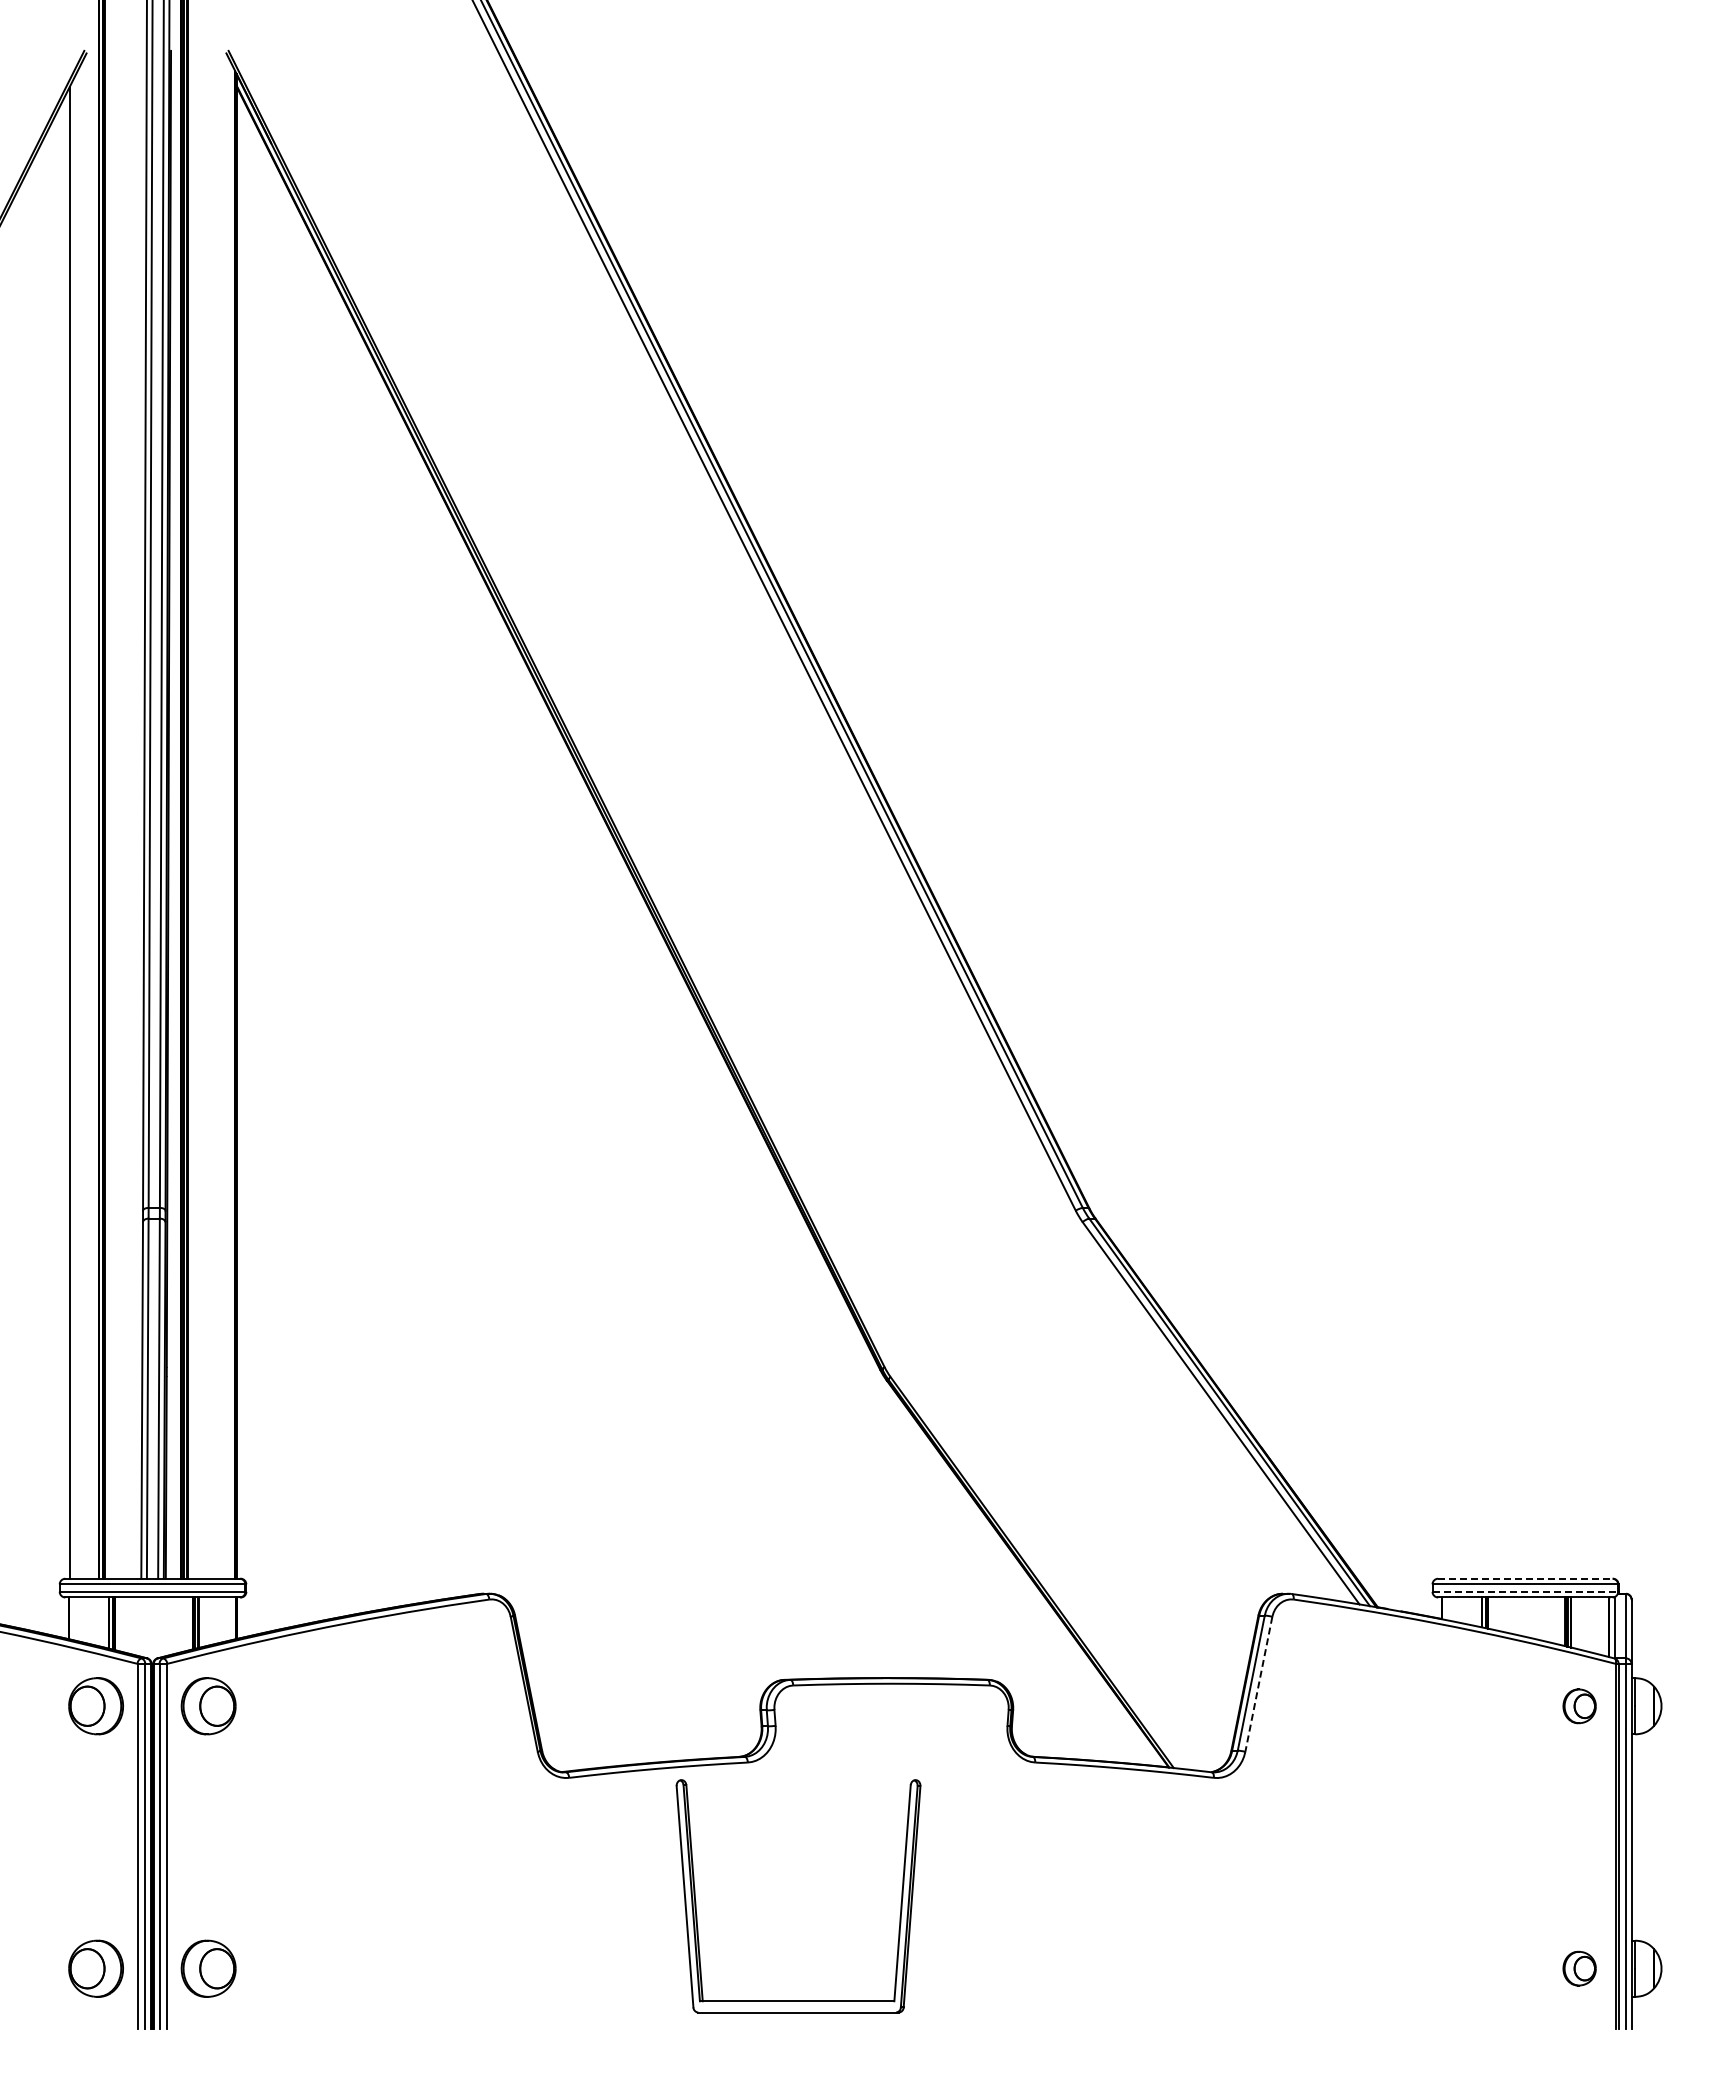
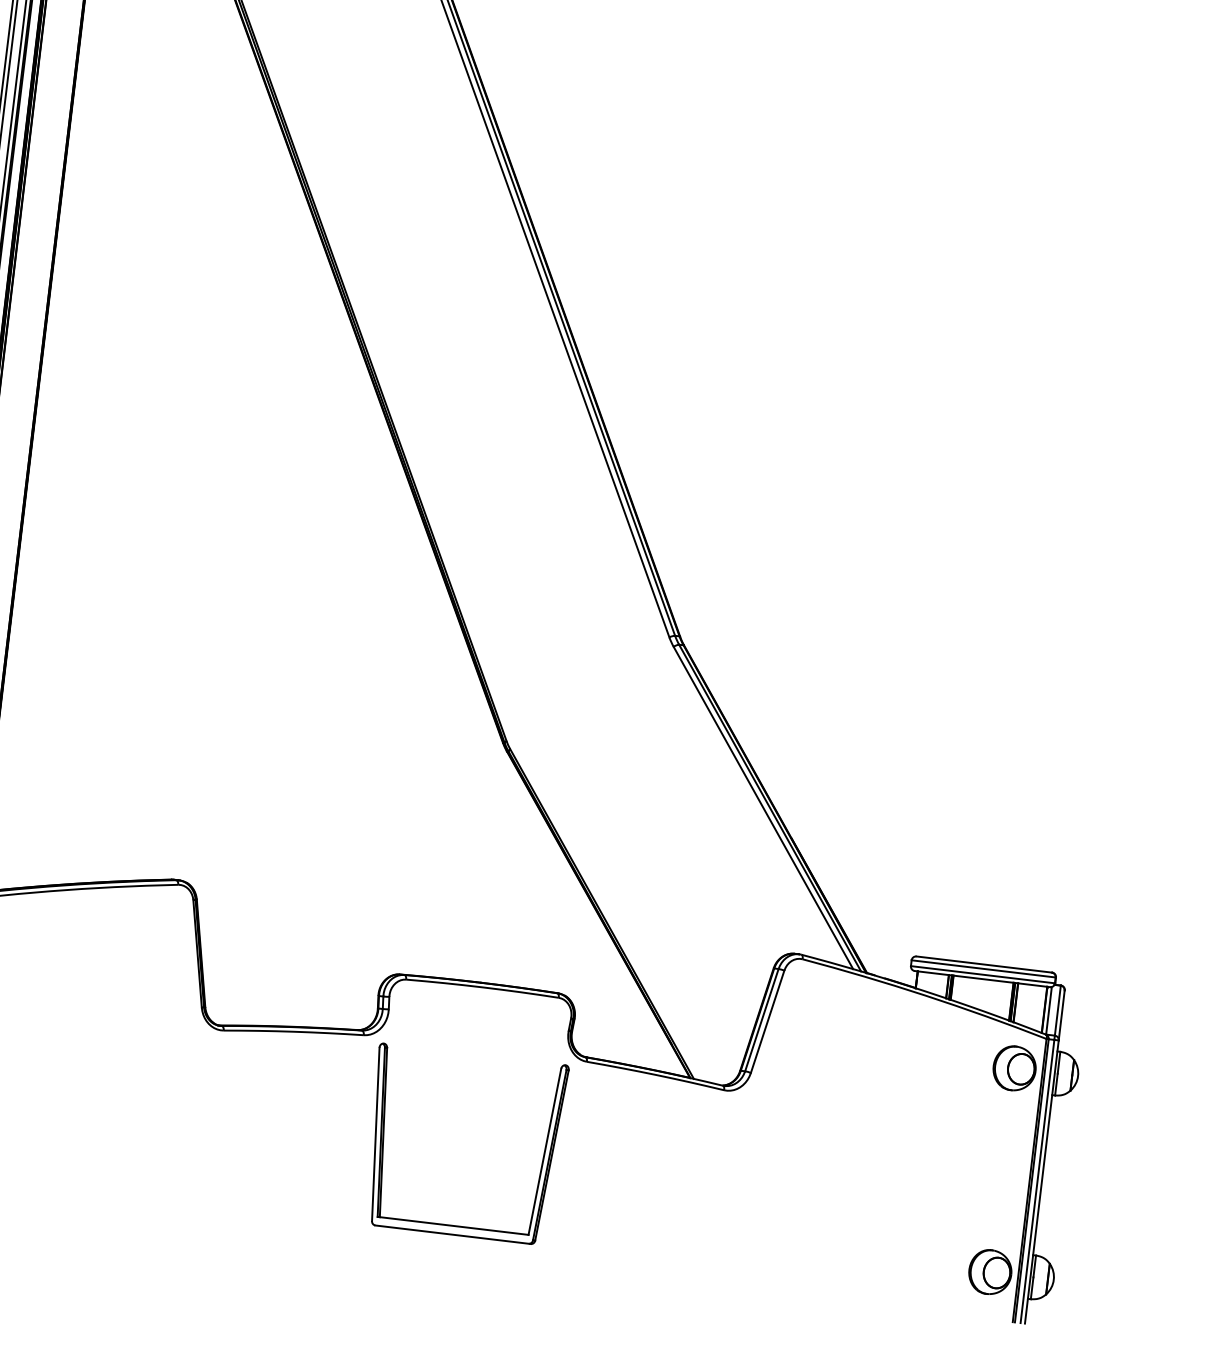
line: (1525, 1578) -> (984, 964), dashed -> solid
line: (1525, 1591) -> (983, 974), dashed -> solid
line: (1258, 1684) -> (767, 1021), dashed -> solid
part: (1579, 1706) -> (1014, 1068), size x1.67
part: (696, 1901) -> (384, 1139), moved
part: (1579, 1968) -> (990, 1272), size x1.67

